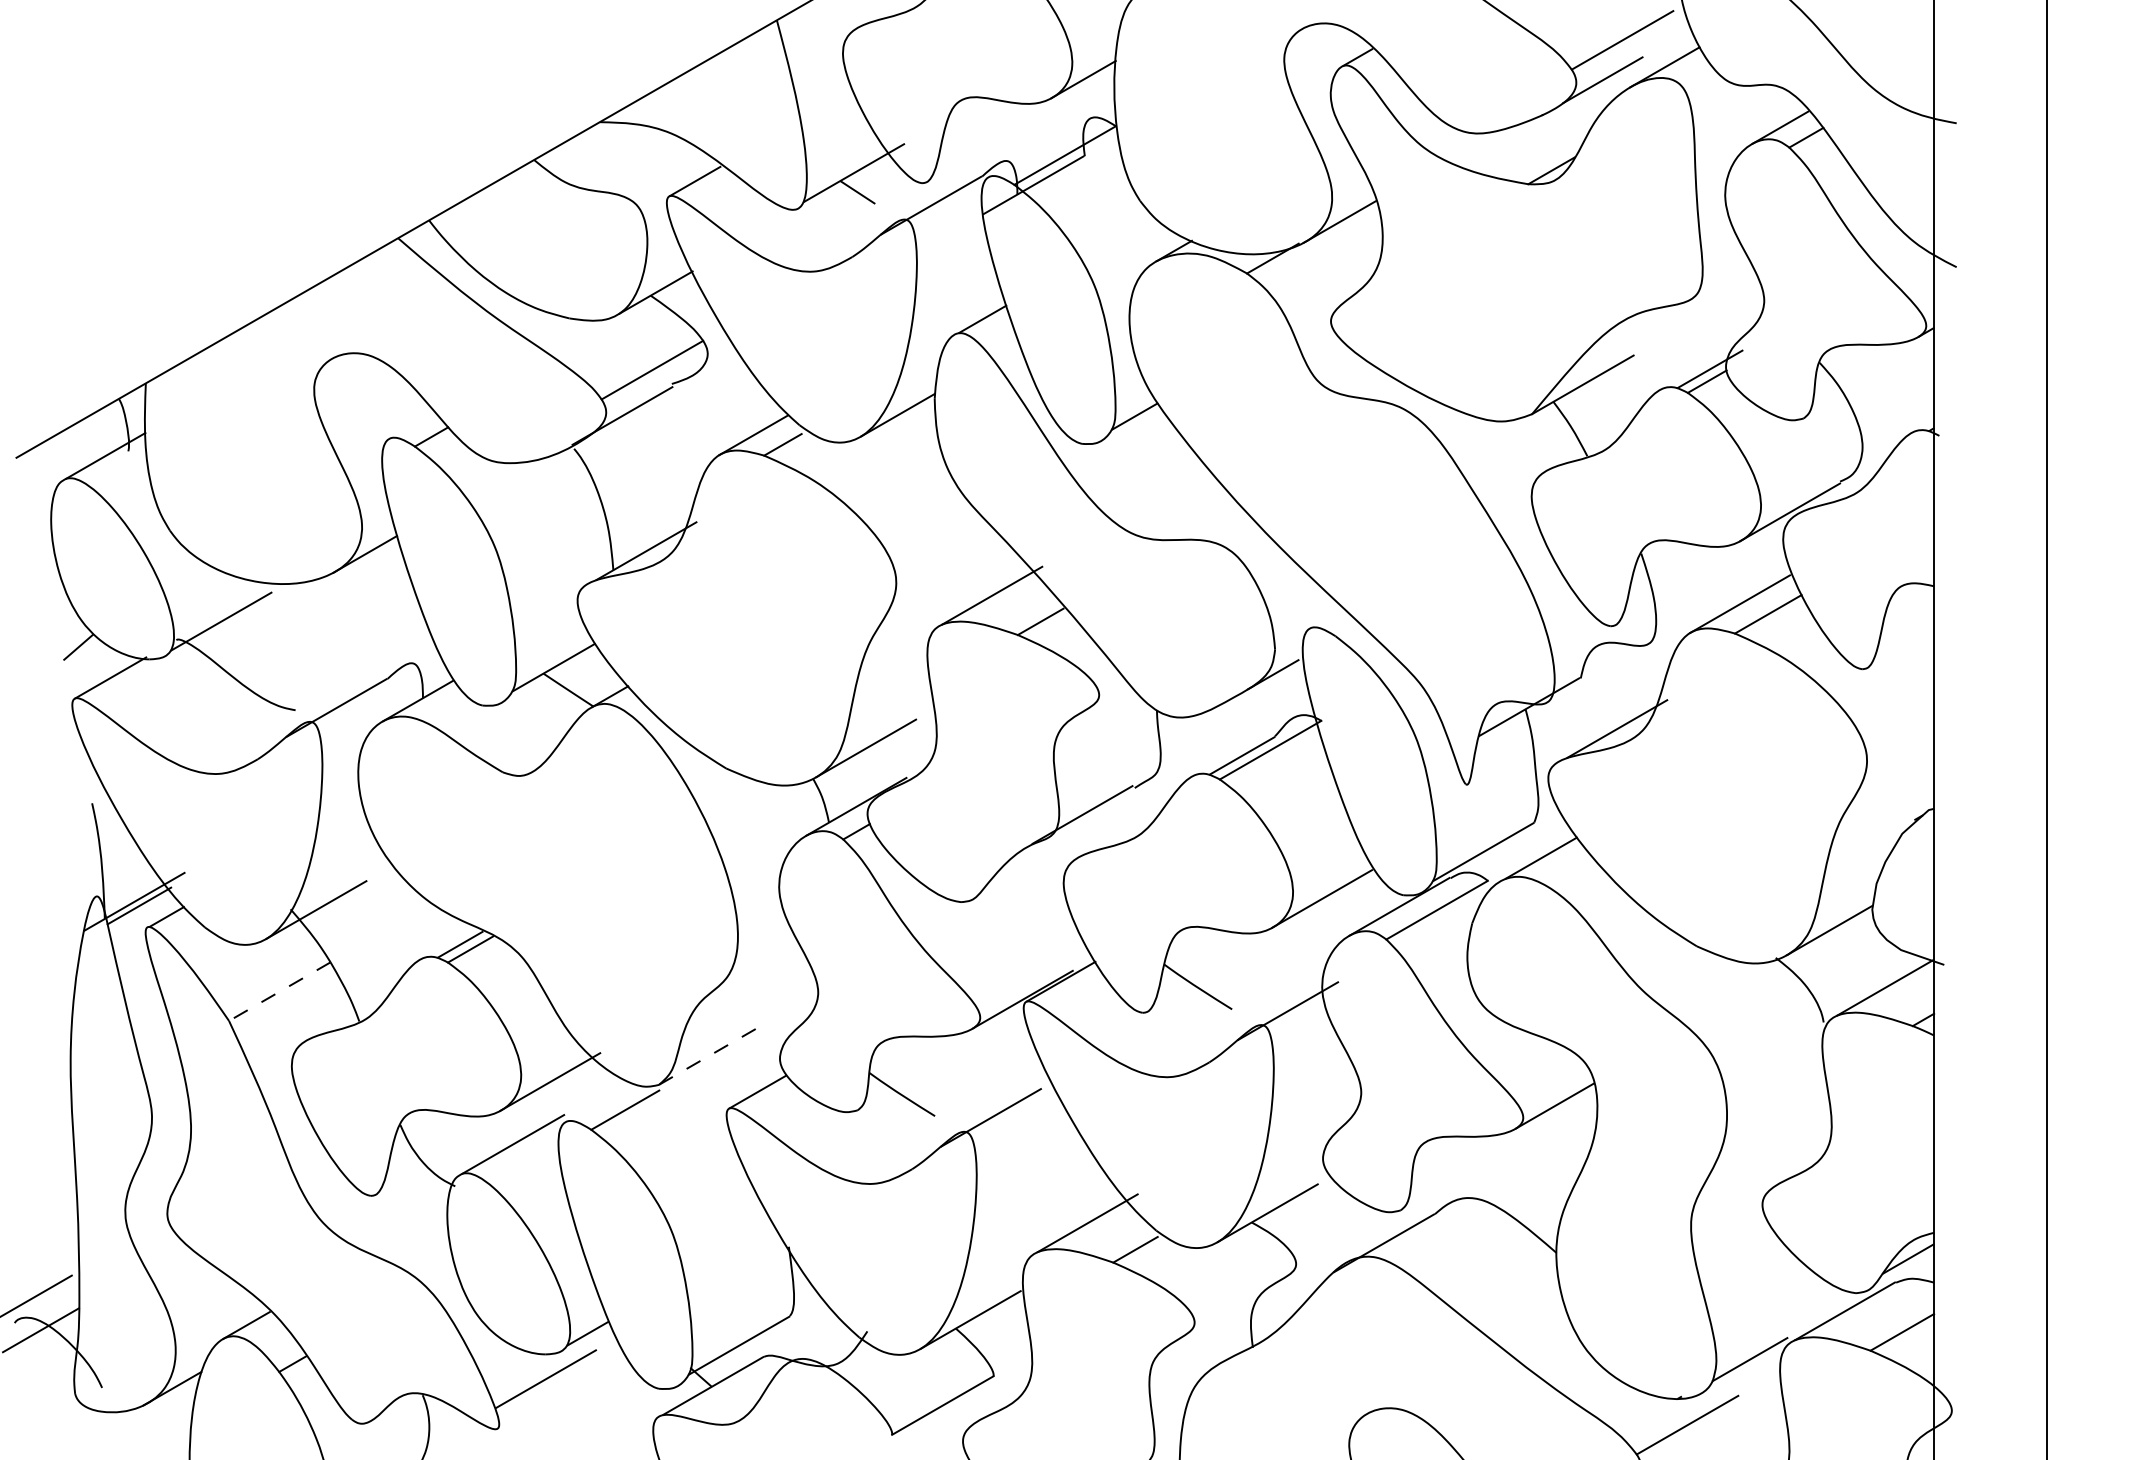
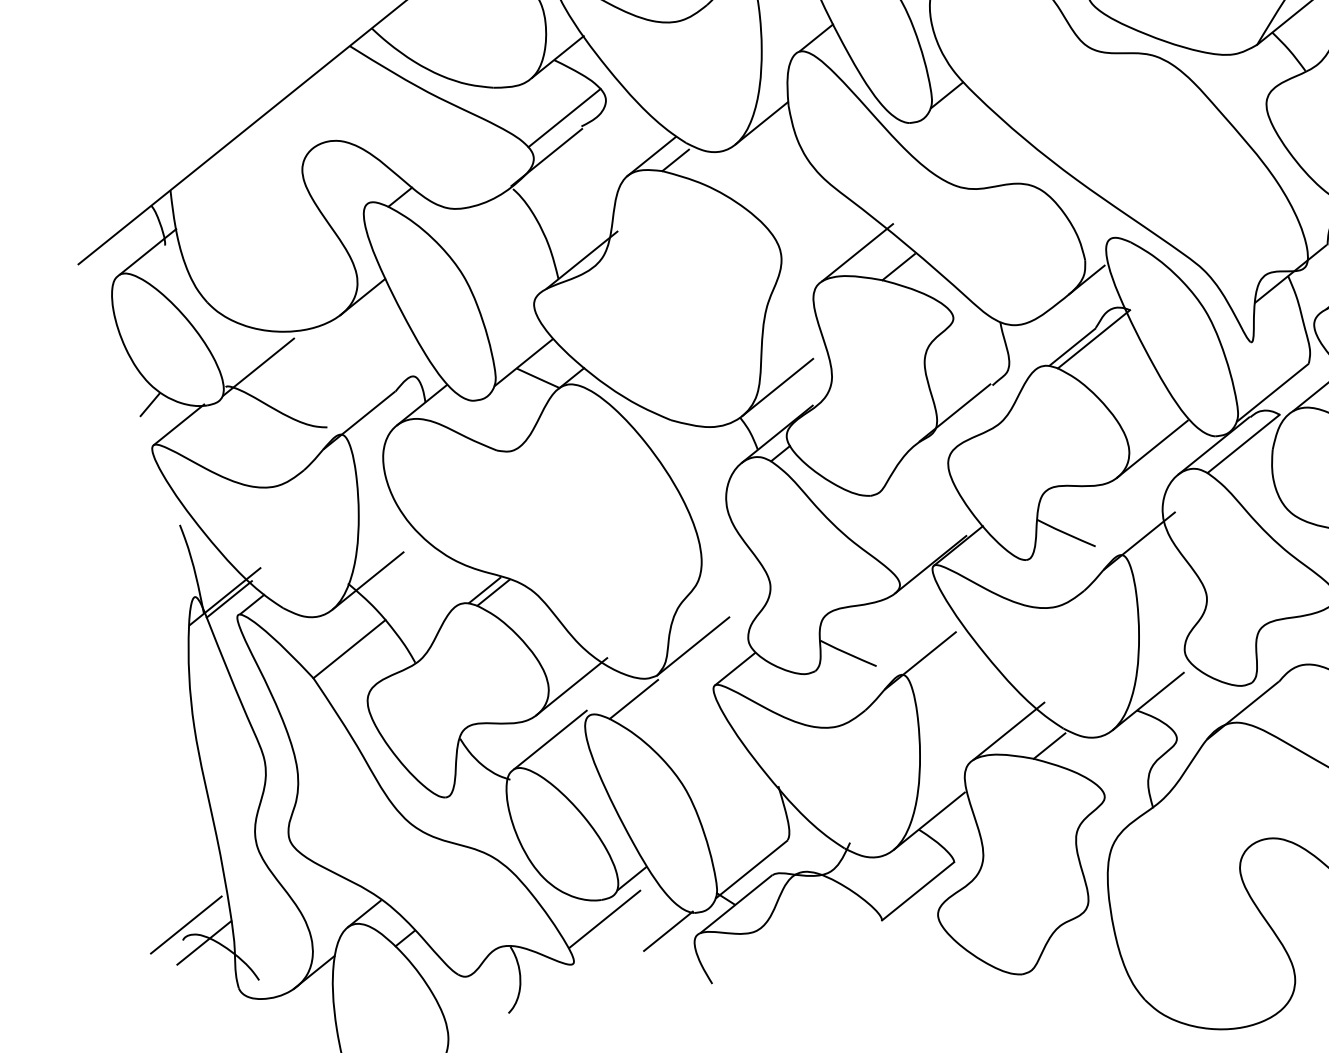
line: (279, 991) -> (349, 649), dashed -> solid
line: (709, 1055) -> (692, 646), dashed -> solid
line: (622, 1406) -> (667, 931), added

